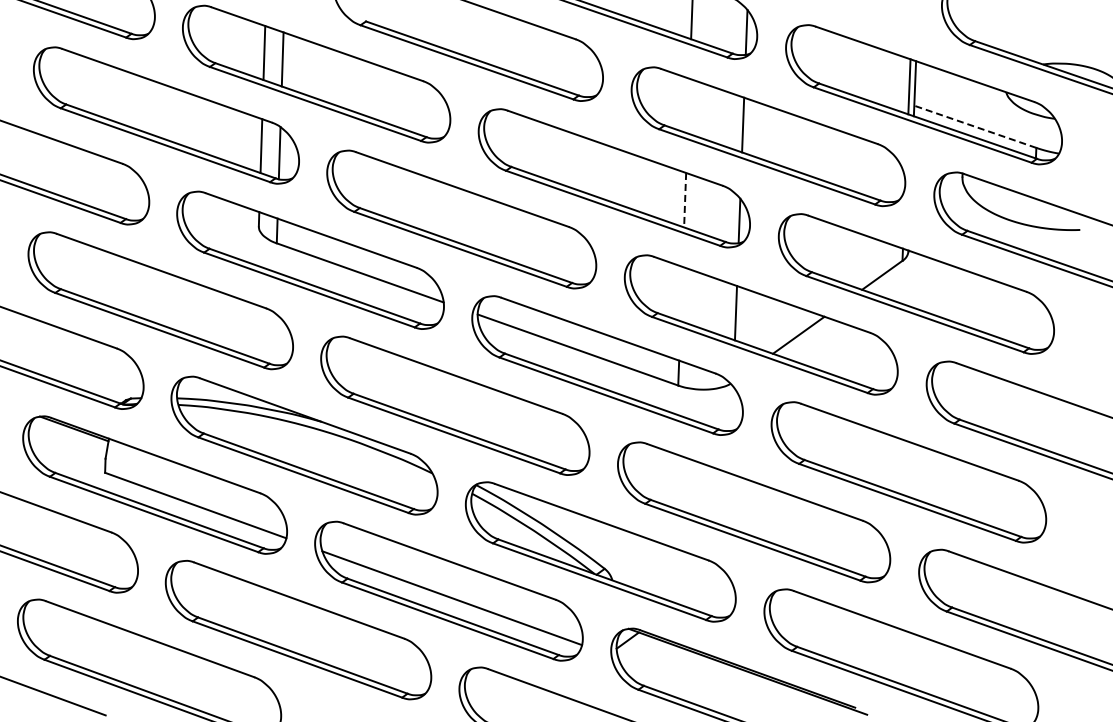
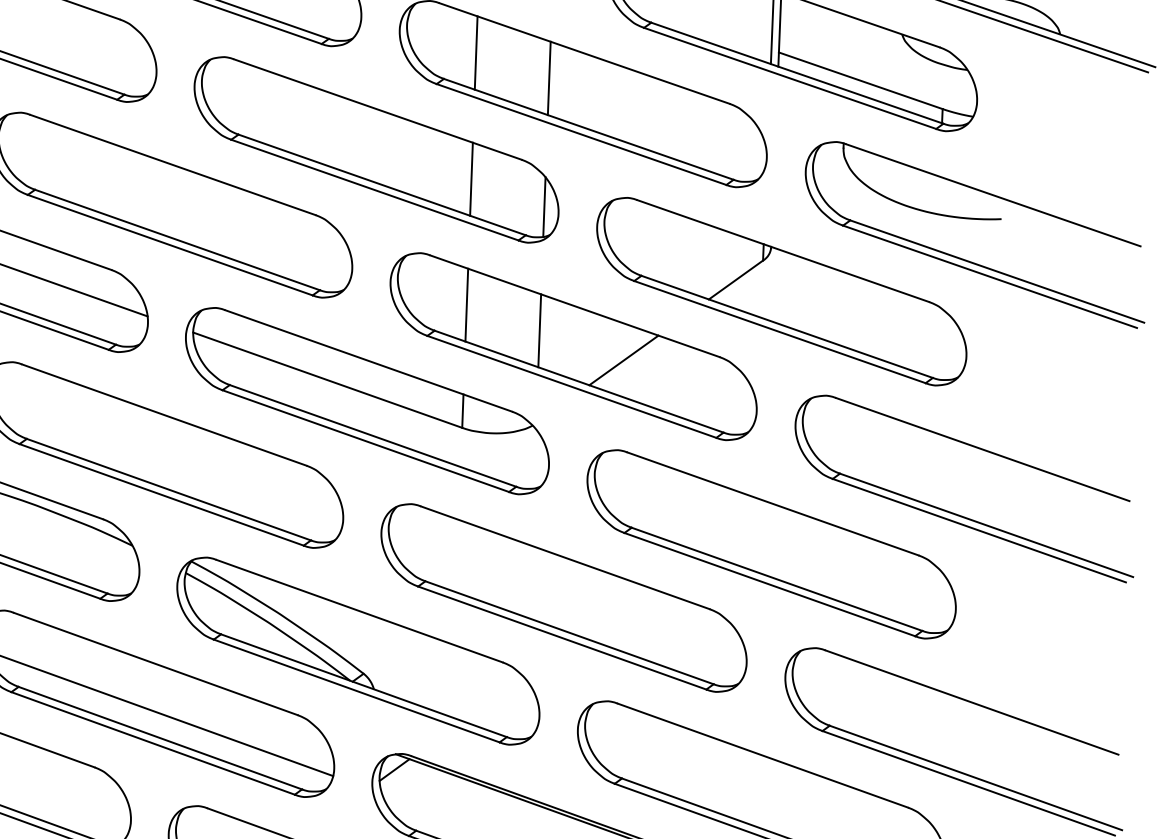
line: (688, 105) -> (476, 52), added
line: (975, 126) -> (861, 80), dashed -> solid
line: (685, 200) -> (471, 179), dashed -> solid
line: (681, 293) -> (466, 304), added

